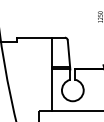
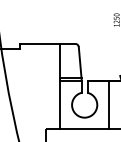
line: (93, 89) -> (108, 104), added

